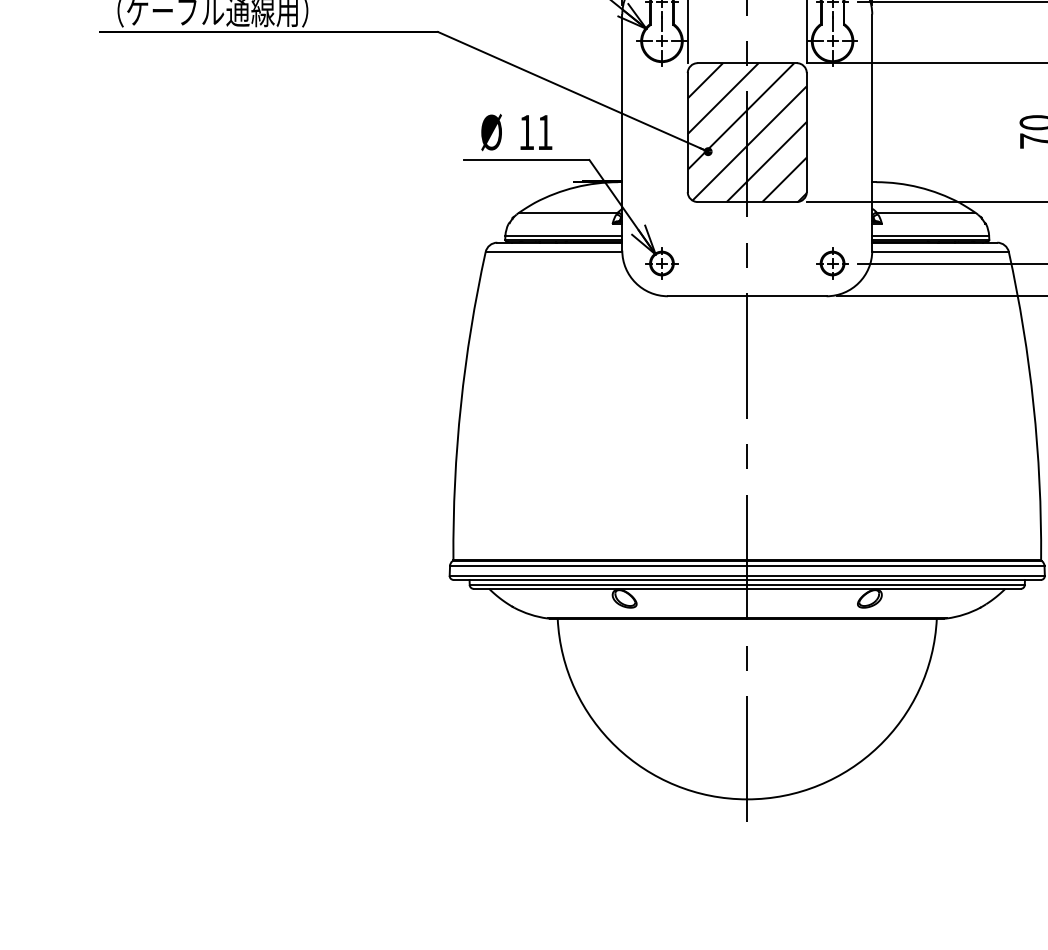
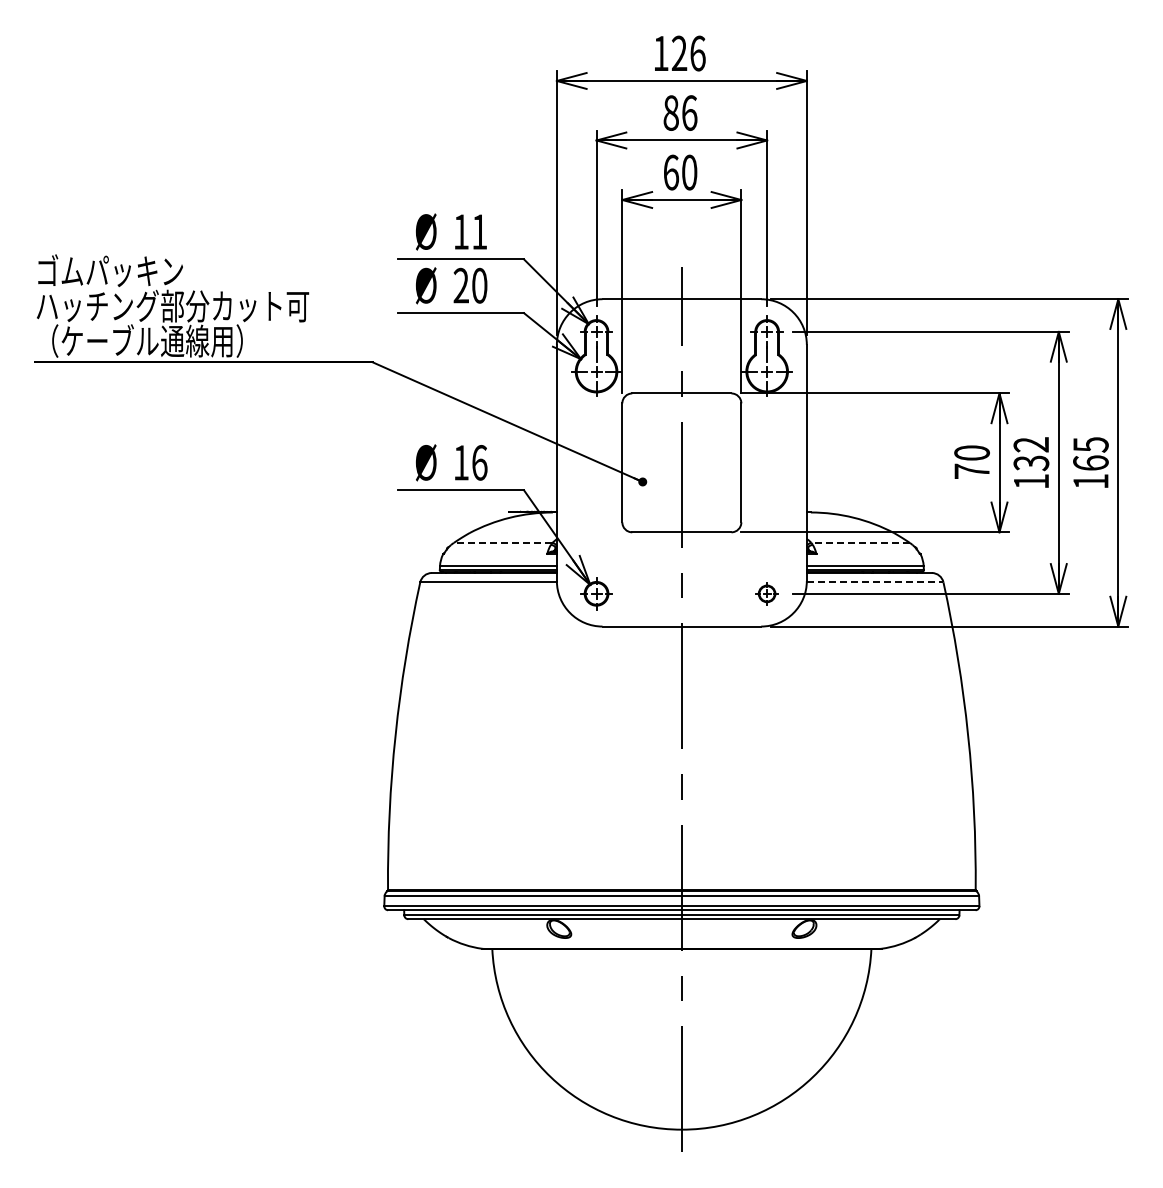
text: (544, 132) -> (479, 462), 11 -> 16
hatch: (746, 132) -> (681, 462), removed
line: (567, 212) -> (502, 542), solid -> dashed
line: (925, 212) -> (860, 542), solid -> dashed
line: (940, 252) -> (875, 582), solid -> dashed
part: (831, 263) -> (766, 593), size x0.7

